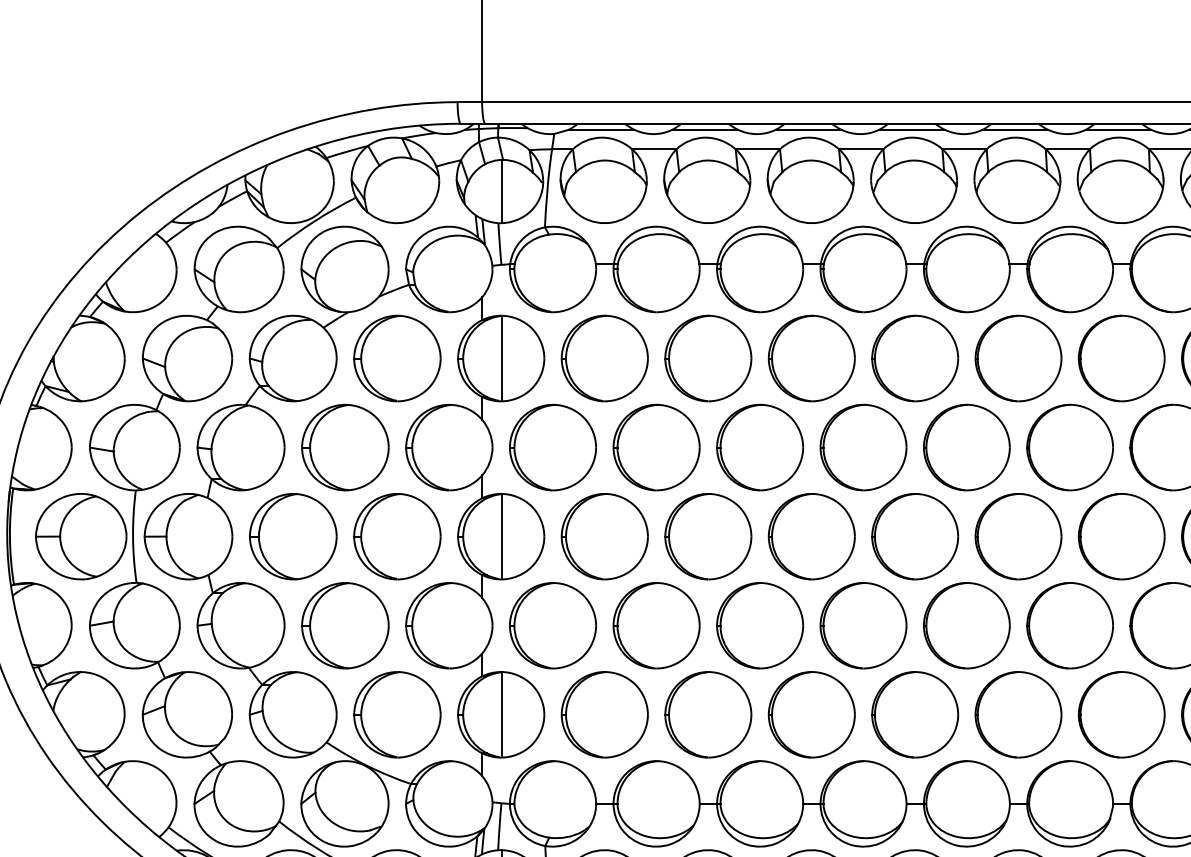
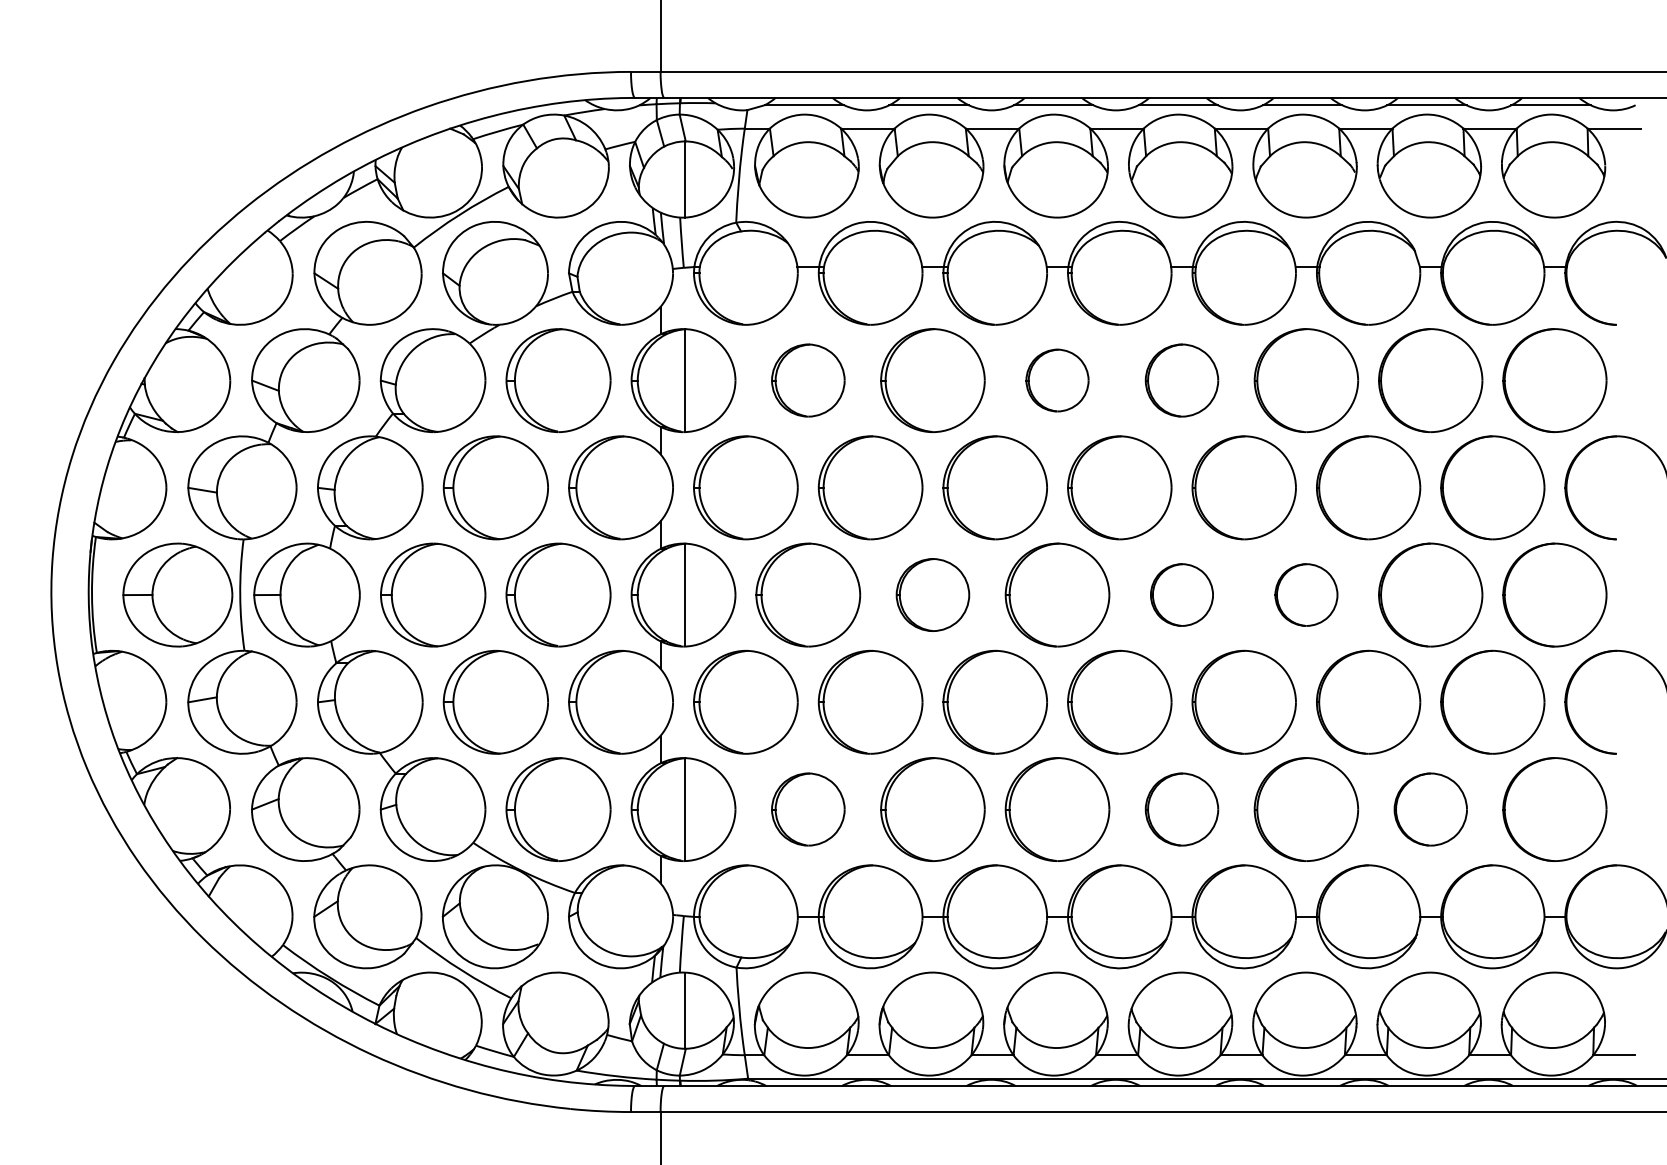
part: (605, 358) -> (808, 380), size x0.7
part: (811, 358) -> (1057, 380), size x0.6
part: (914, 358) -> (1181, 380), size x0.7
part: (707, 536) -> (932, 594), size x0.7
part: (914, 536) -> (1181, 594), size x0.6
part: (1018, 536) -> (1306, 594), size x0.6
part: (605, 714) -> (808, 809), size x0.7
part: (914, 714) -> (1181, 809), size x0.7
part: (1121, 714) -> (1430, 809), size x0.7

